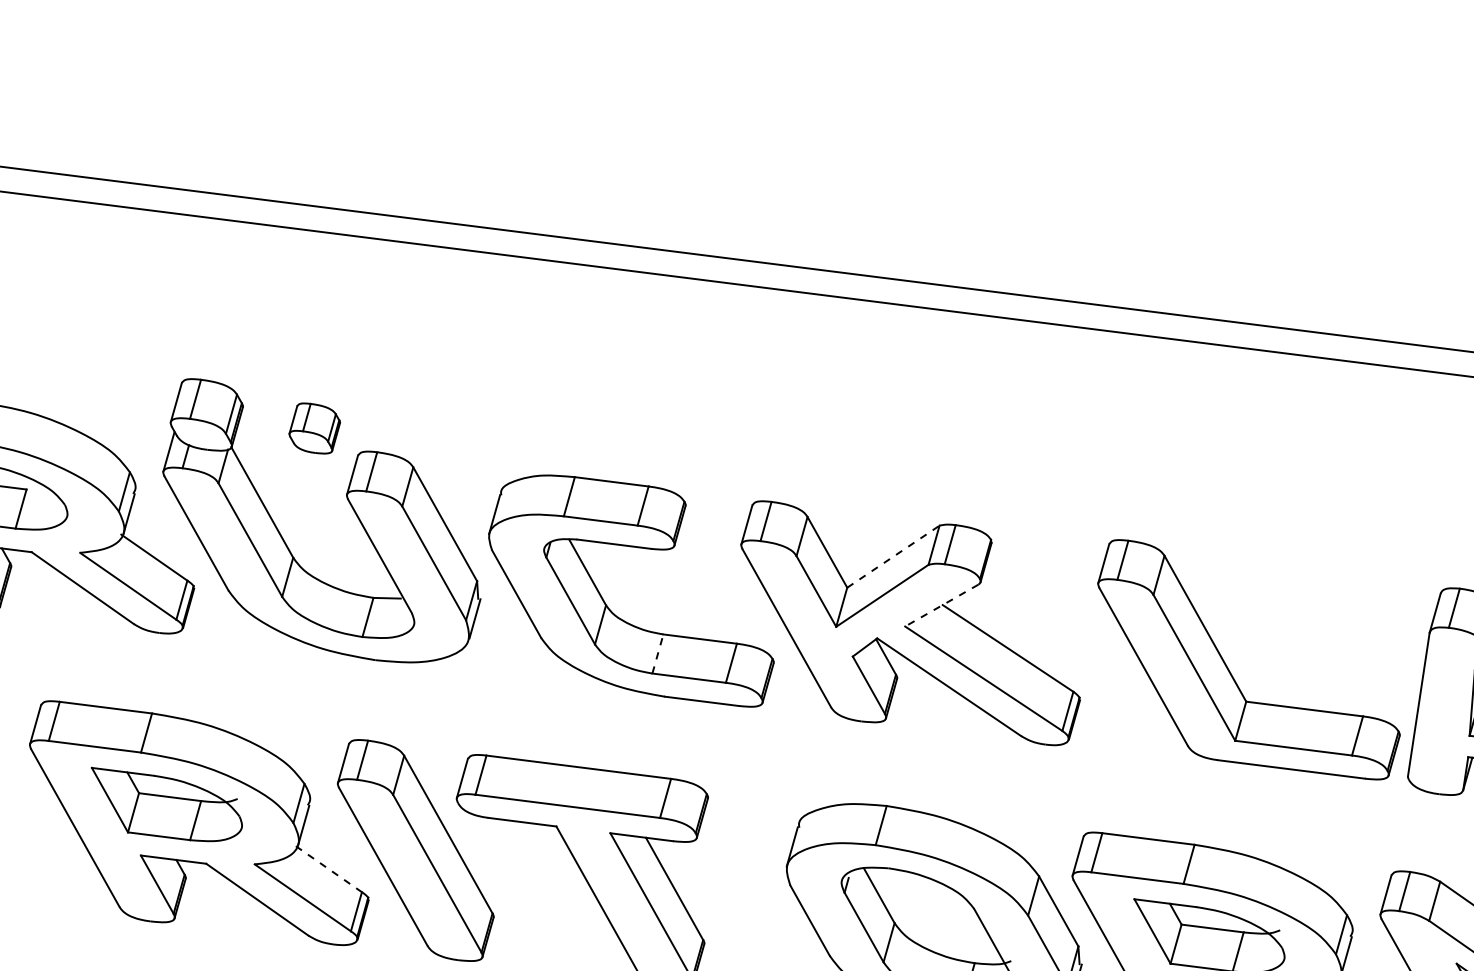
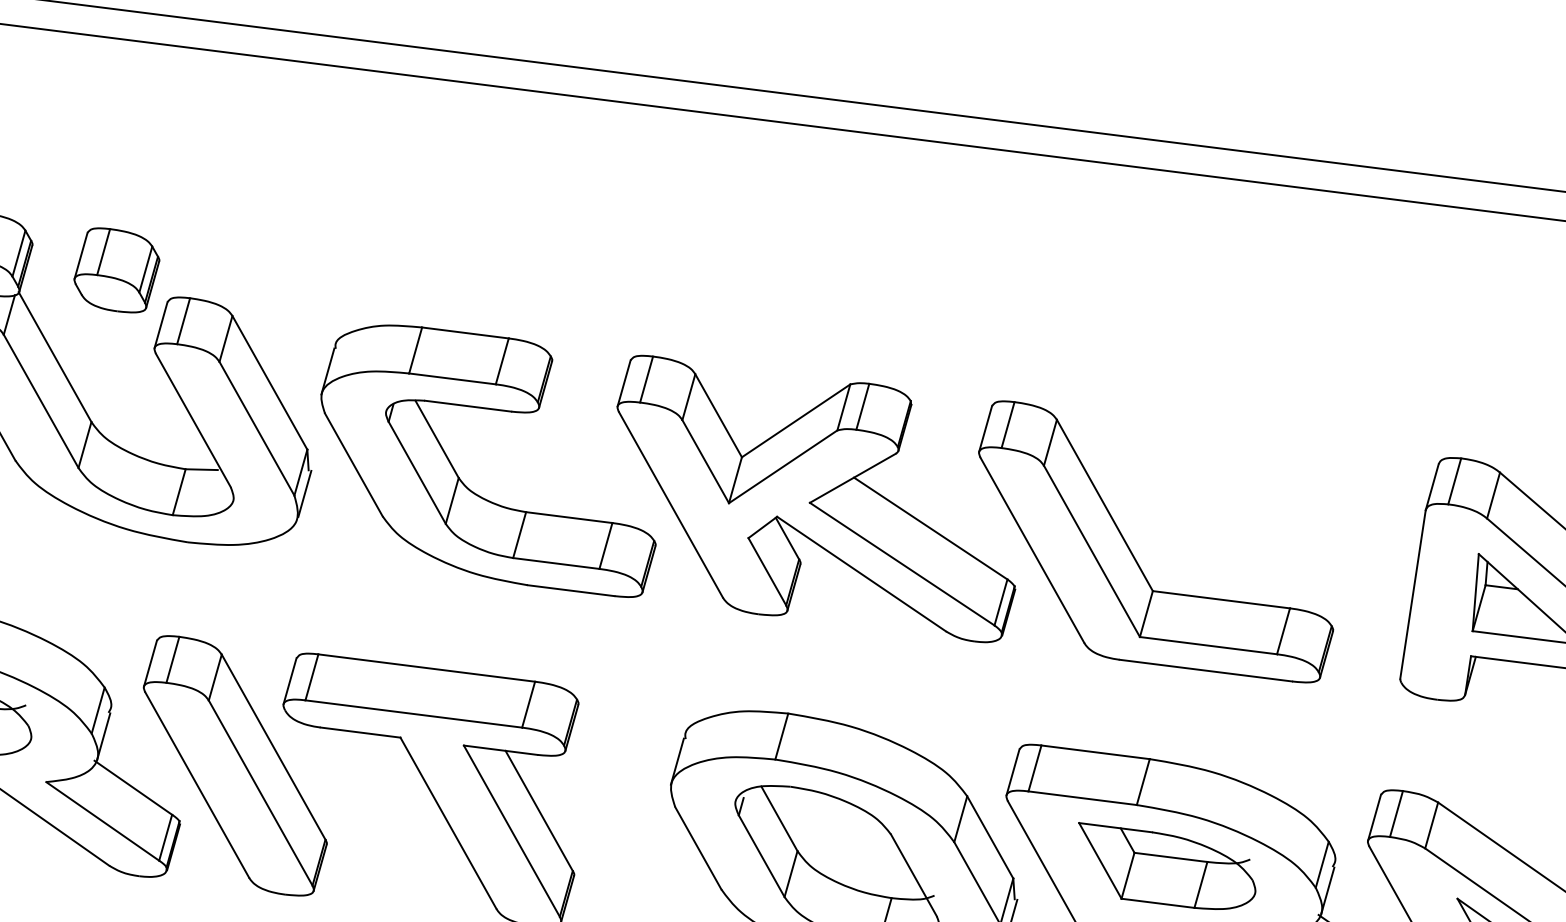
part: (314, 428) -> (116, 270), size x1.43
line: (893, 556) -> (796, 420), dashed -> solid
line: (941, 605) -> (852, 478), dashed -> solid
line: (658, 653) -> (520, 534), dashed -> solid
part: (1229, 669) -> (1133, 553), moved
line: (329, 869) -> (134, 788), dashed -> solid

